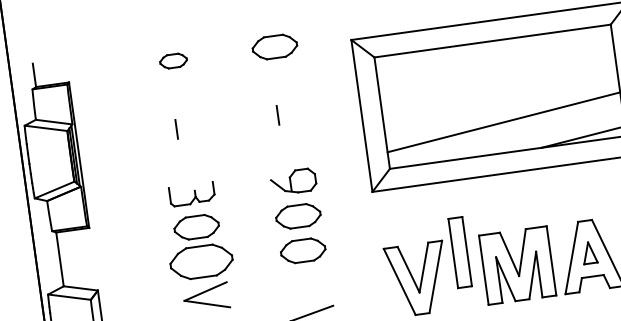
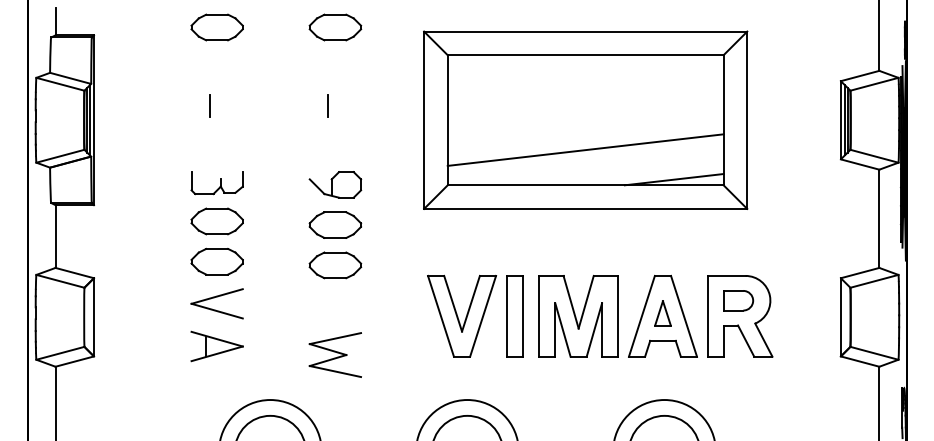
part: (173, 61) -> (216, 27), size x1.67
part: (459, 252) -> (514, 316), moved
part: (200, 261) -> (216, 261), size x0.71

